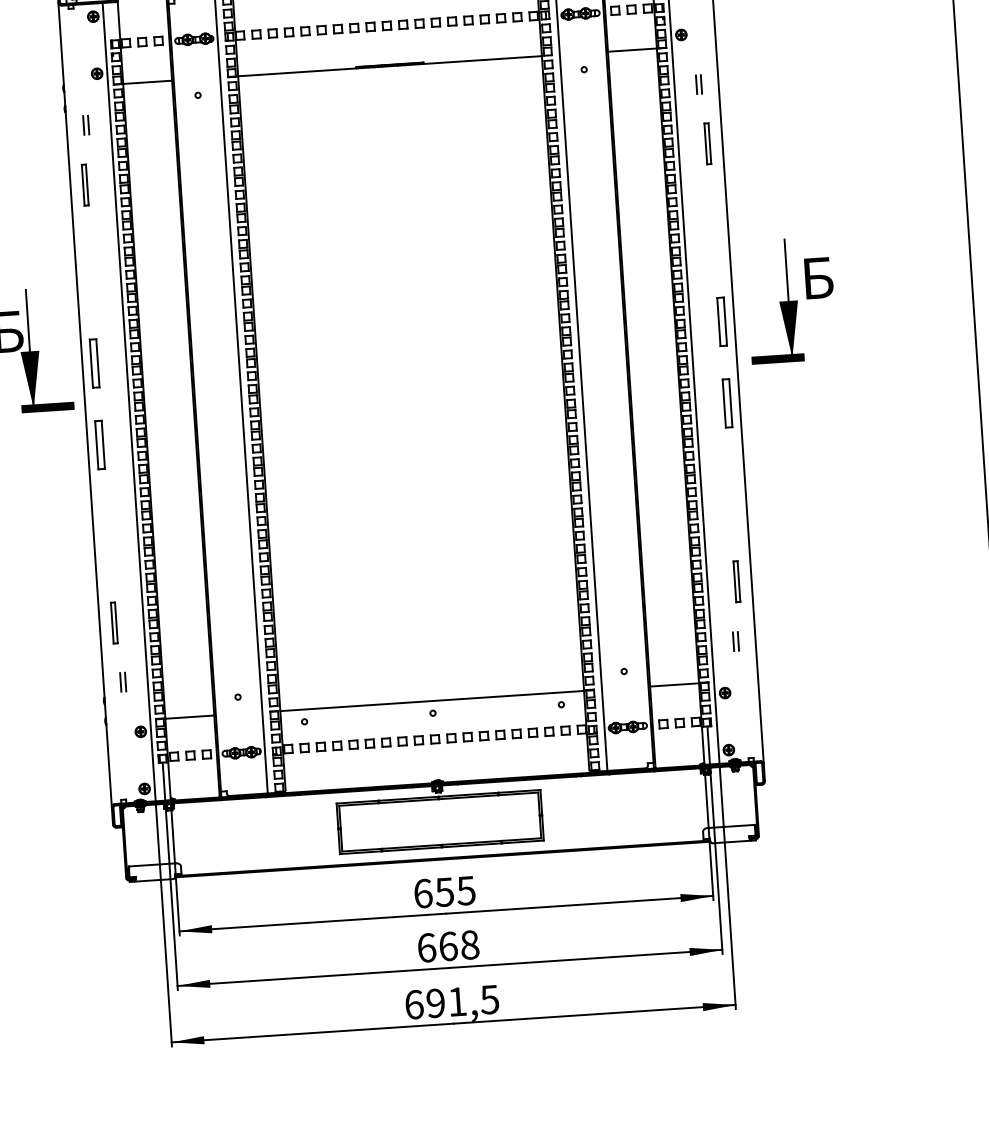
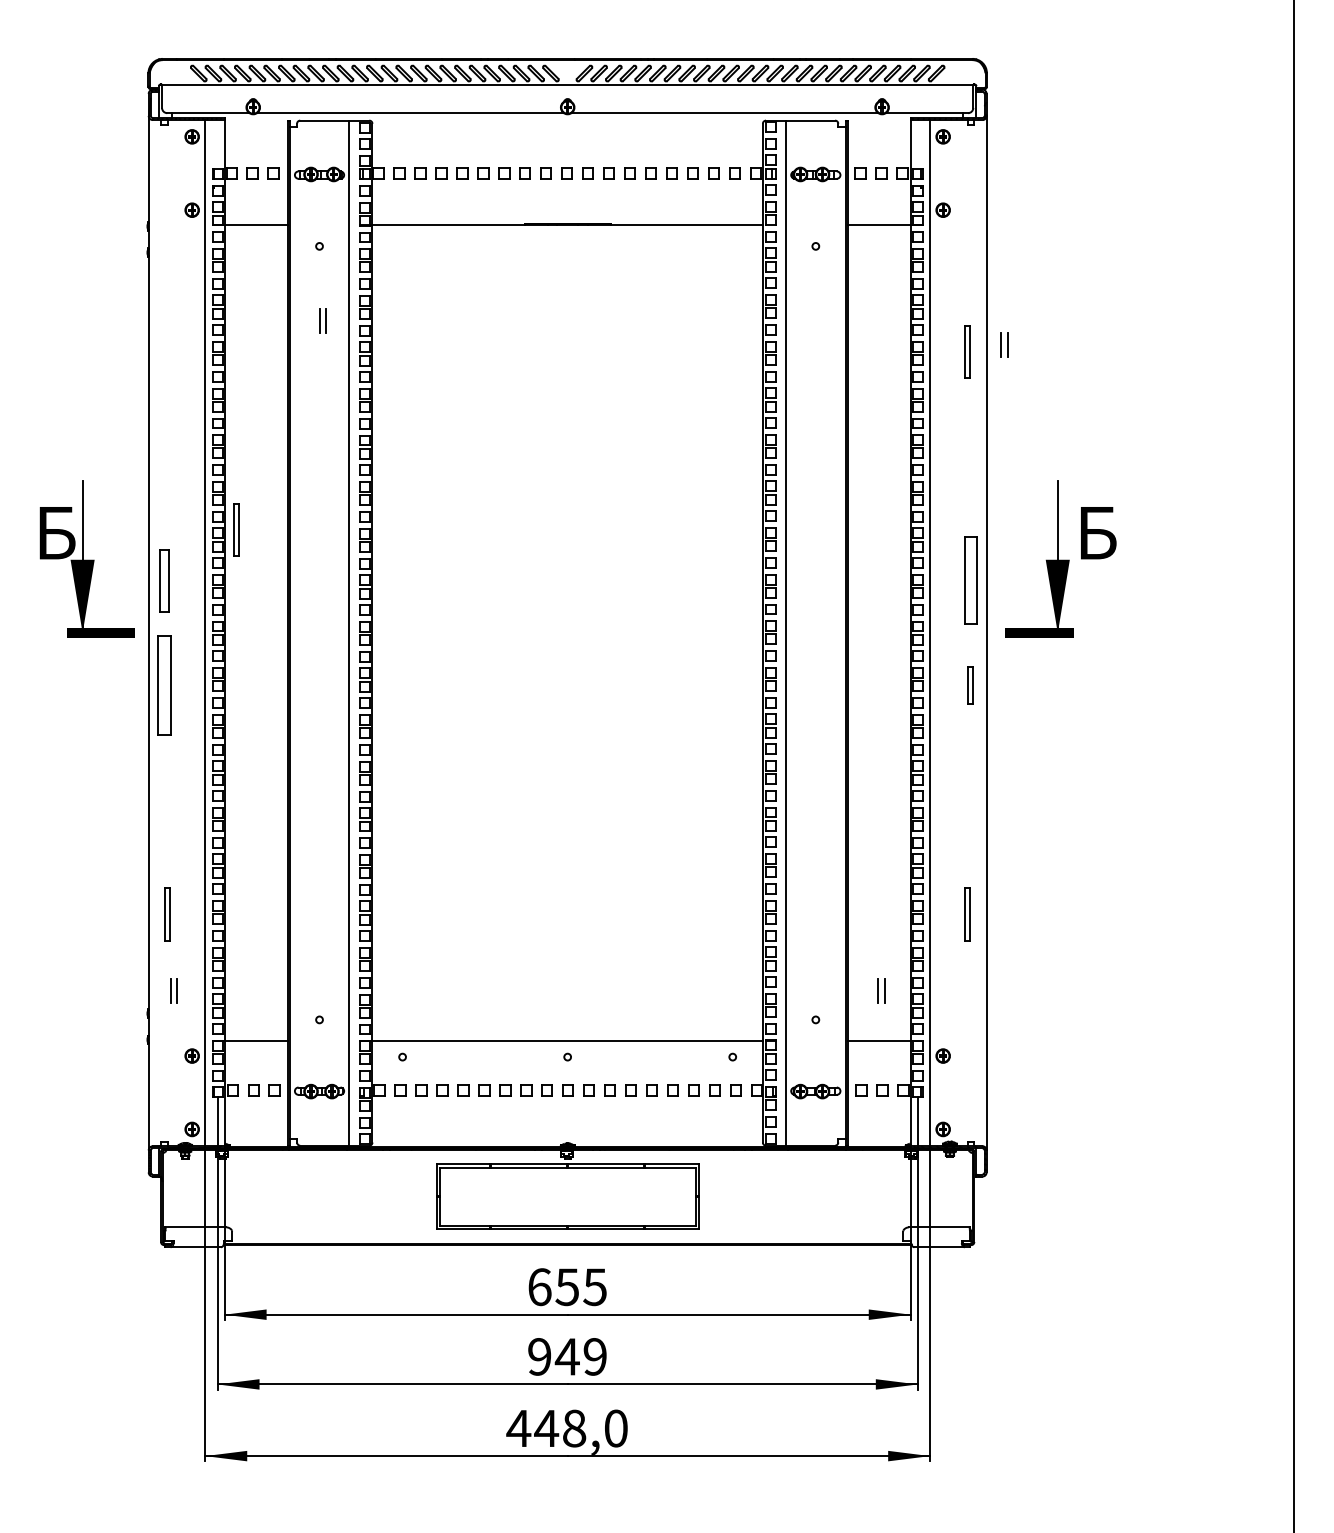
part: (698, 84) -> (1004, 344), moved
part: (85, 124) -> (322, 320), moved
part: (85, 184) -> (236, 529), moved
part: (721, 321) -> (970, 580), size x1.4
part: (727, 403) -> (970, 685), size x0.6
part: (100, 444) -> (164, 685), size x1.6
part: (735, 641) -> (881, 990), moved
text: (448, 946) -> (567, 1356), 668 -> 949
text: (451, 1002) -> (566, 1428), 691,5 -> 448,0

